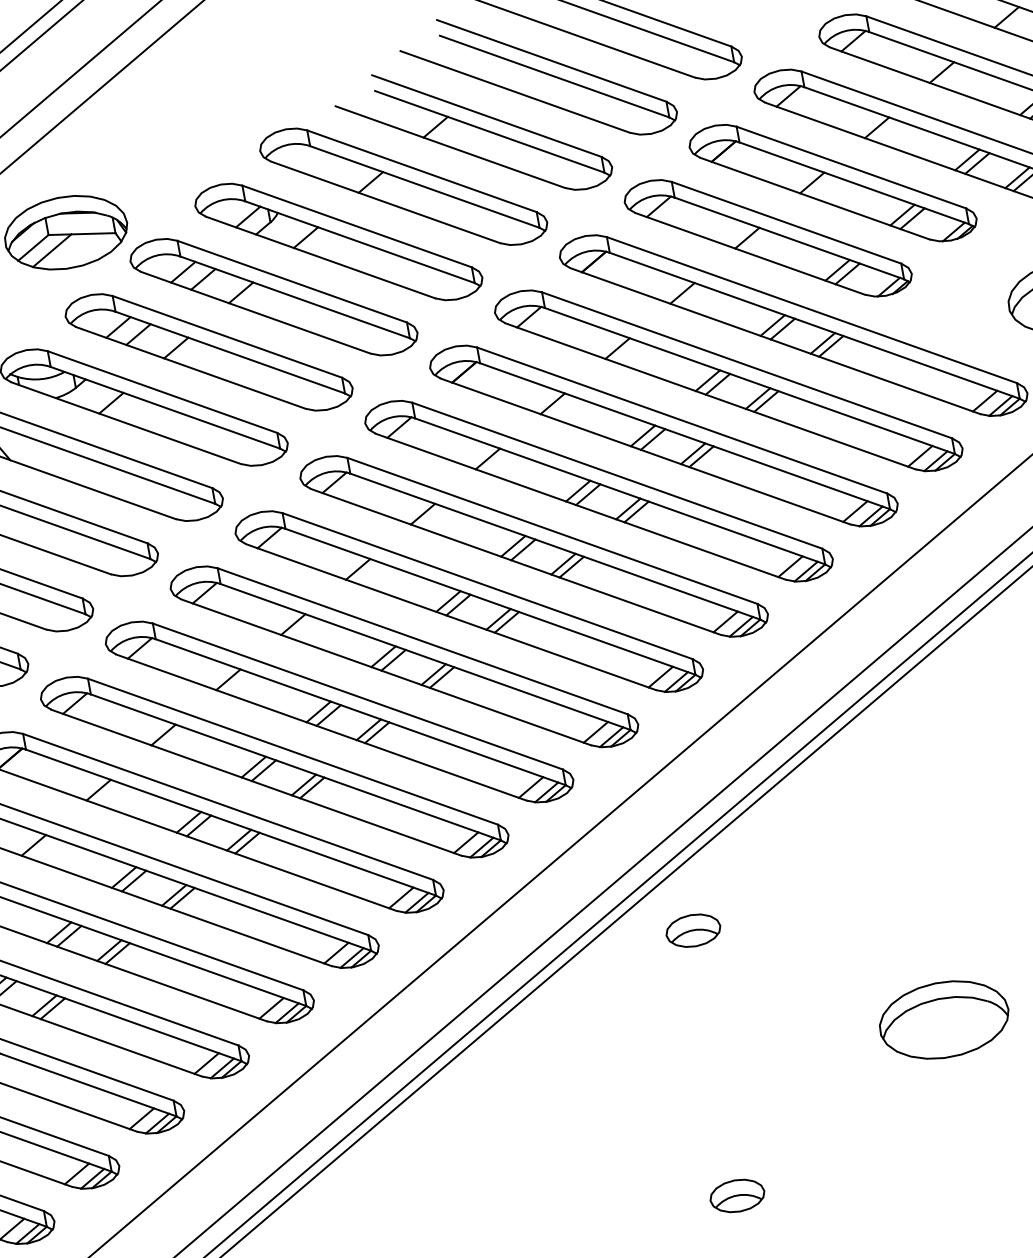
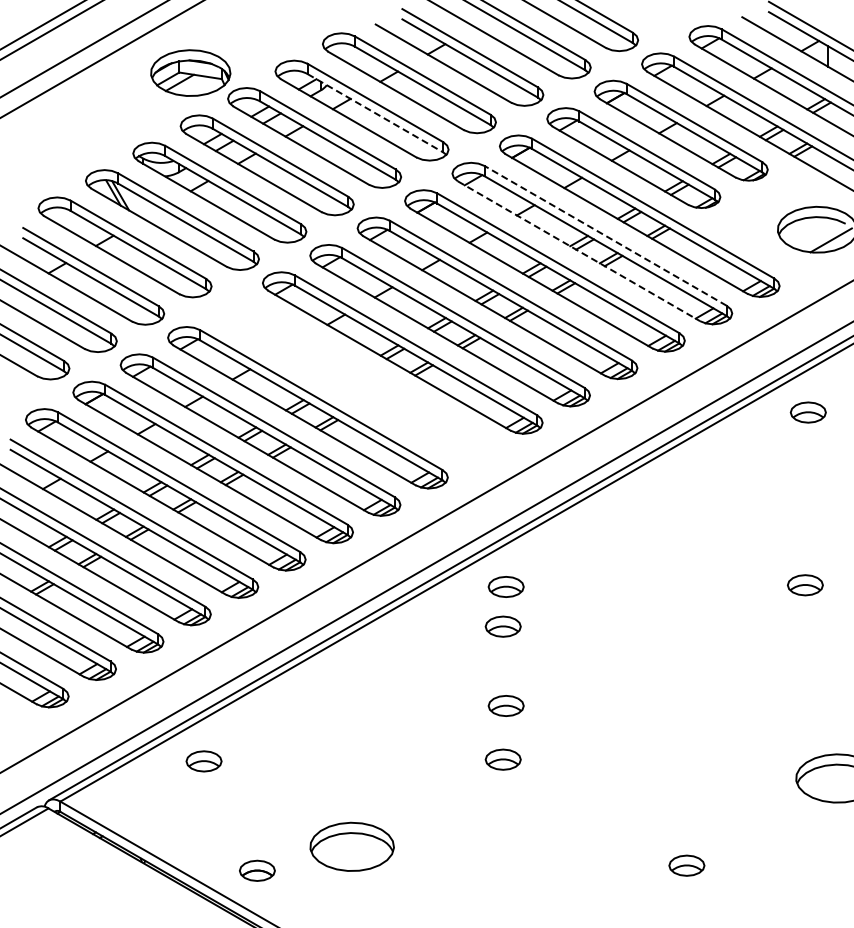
line: (360, 242) -> (375, 113), solid -> dashed
line: (746, 364) -> (605, 235), solid -> dashed
line: (711, 396) -> (579, 251), solid -> dashed
part: (404, 656) -> (355, 380), removed
part: (698, 992) -> (502, 626), added
part: (942, 1020) -> (653, 672), removed
part: (725, 1112) -> (505, 705), added

